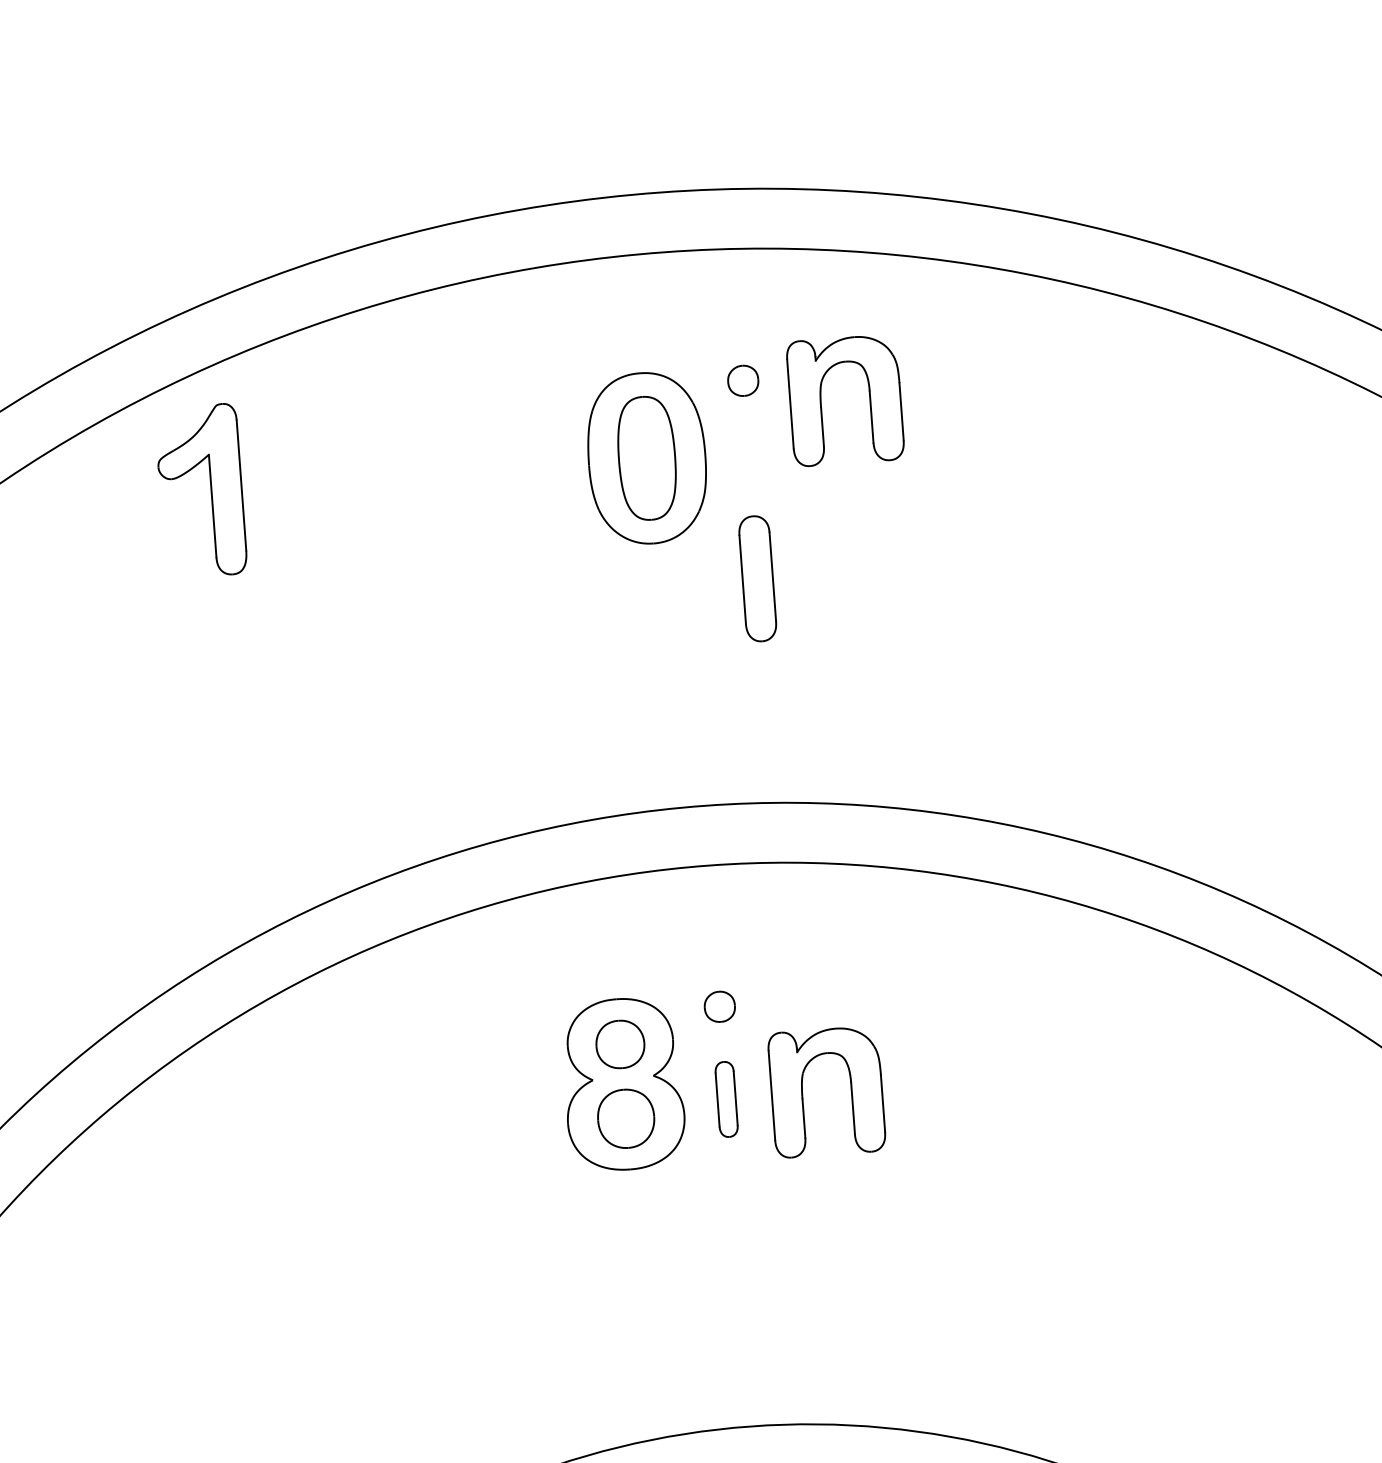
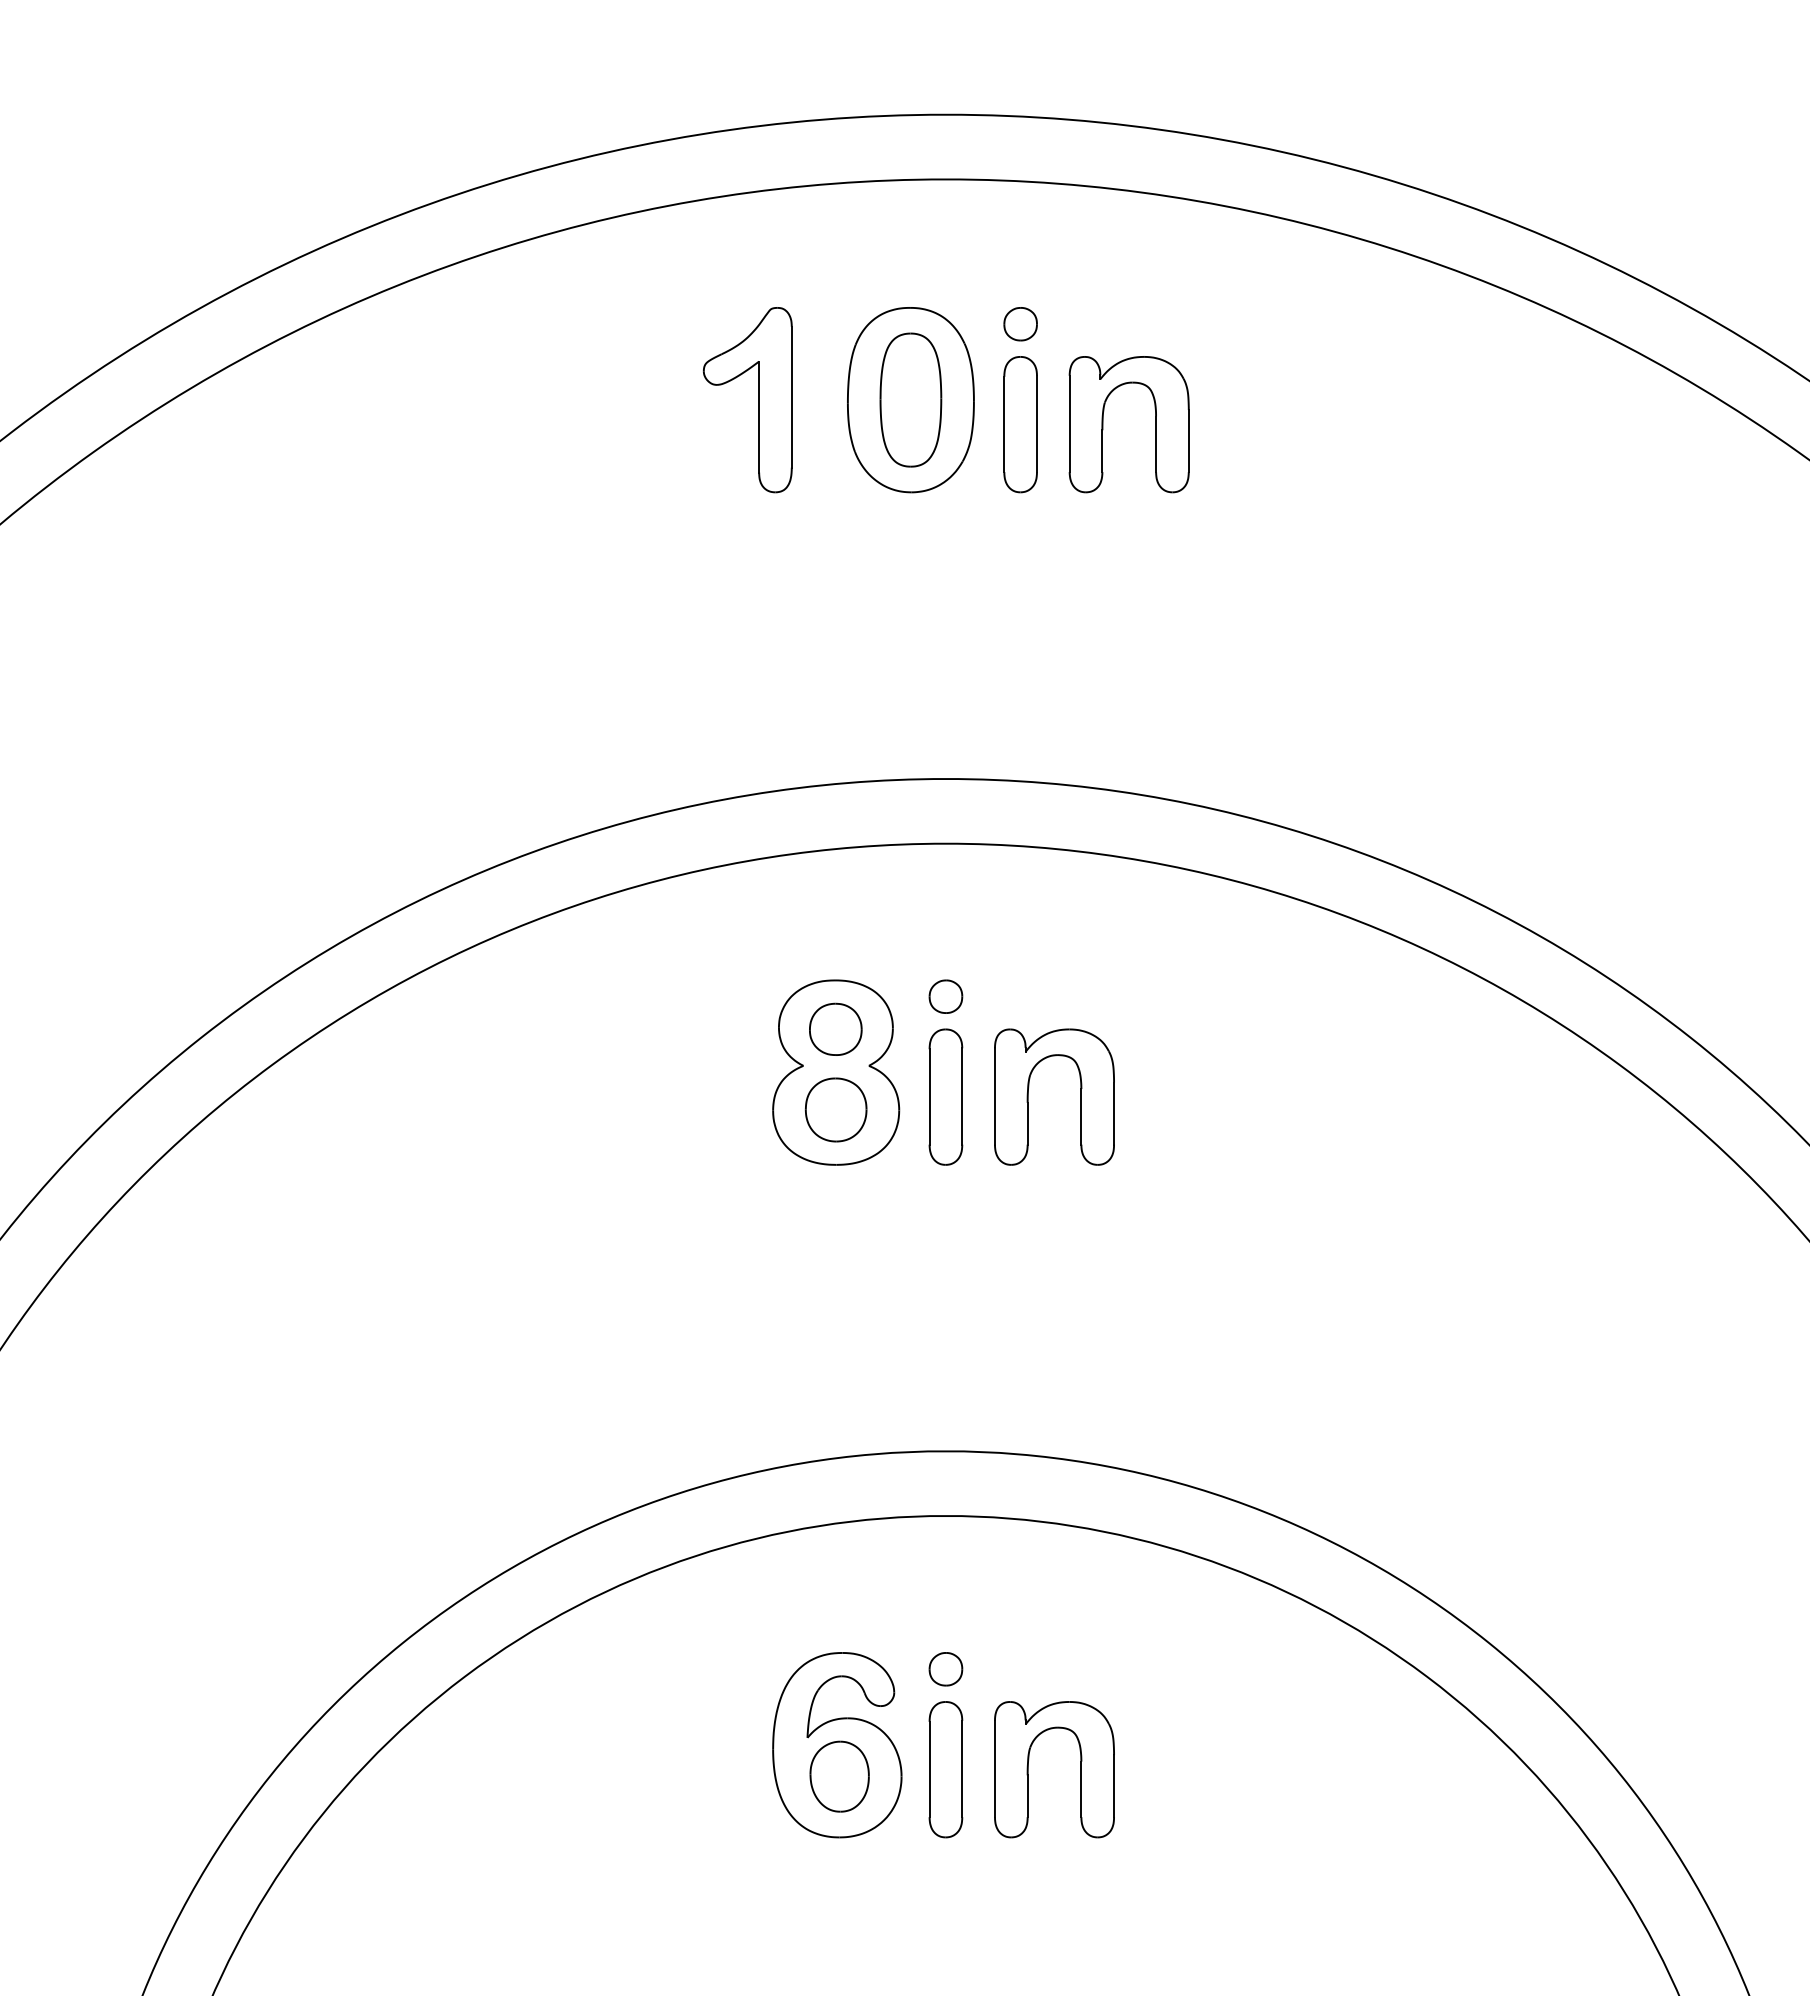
part: (821, 402) -> (1103, 424), moved
part: (210, 490) -> (758, 400), moved
part: (757, 578) -> (1020, 424), moved
part: (726, 1098) -> (945, 1096), size x1.67

